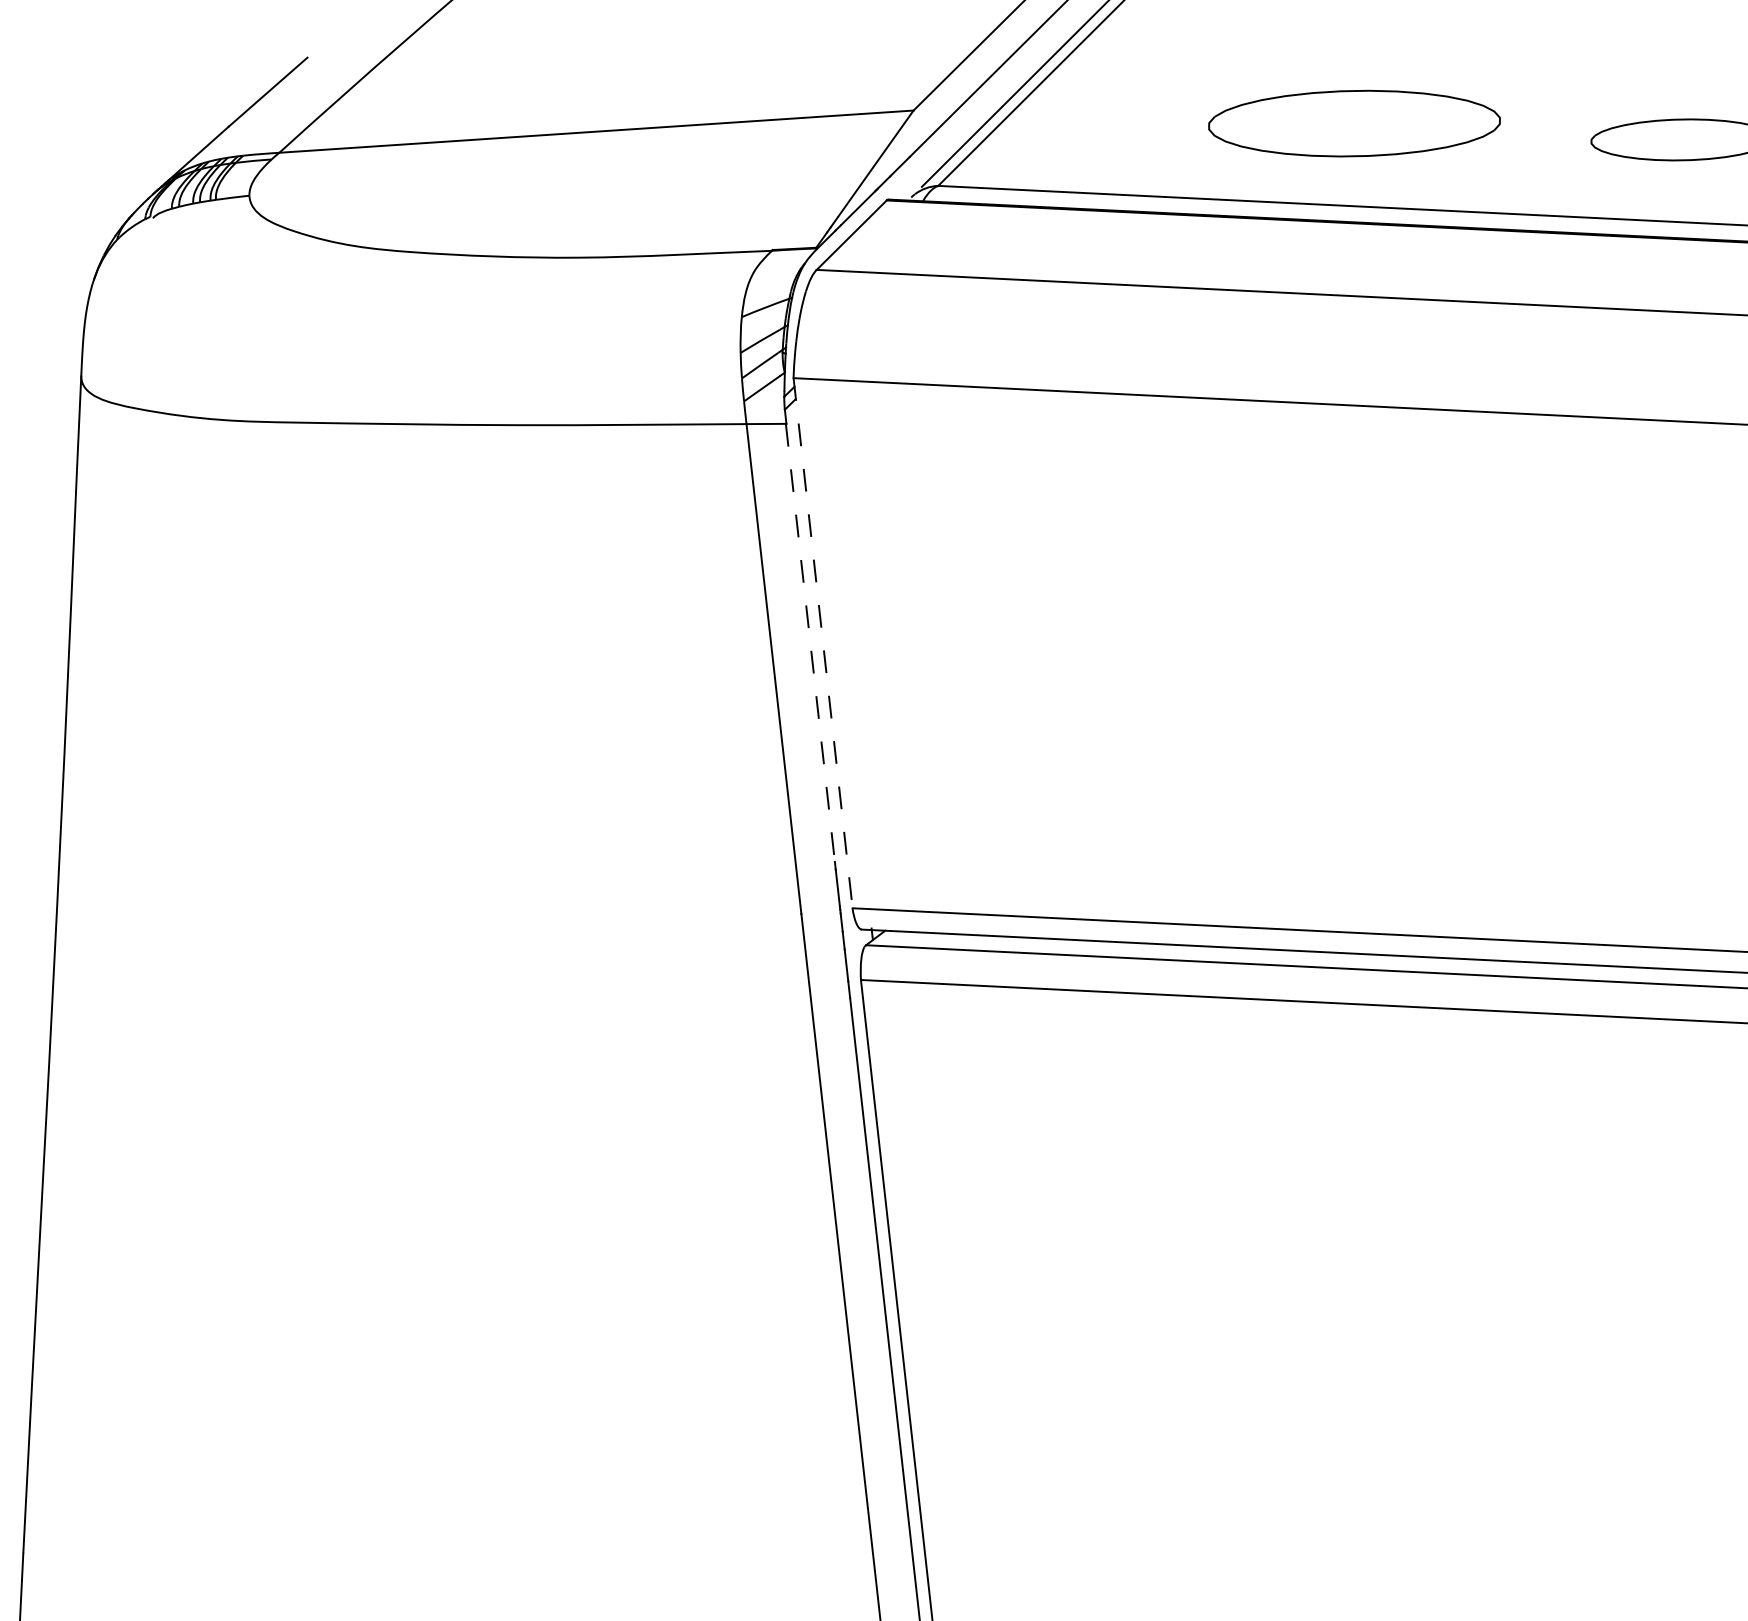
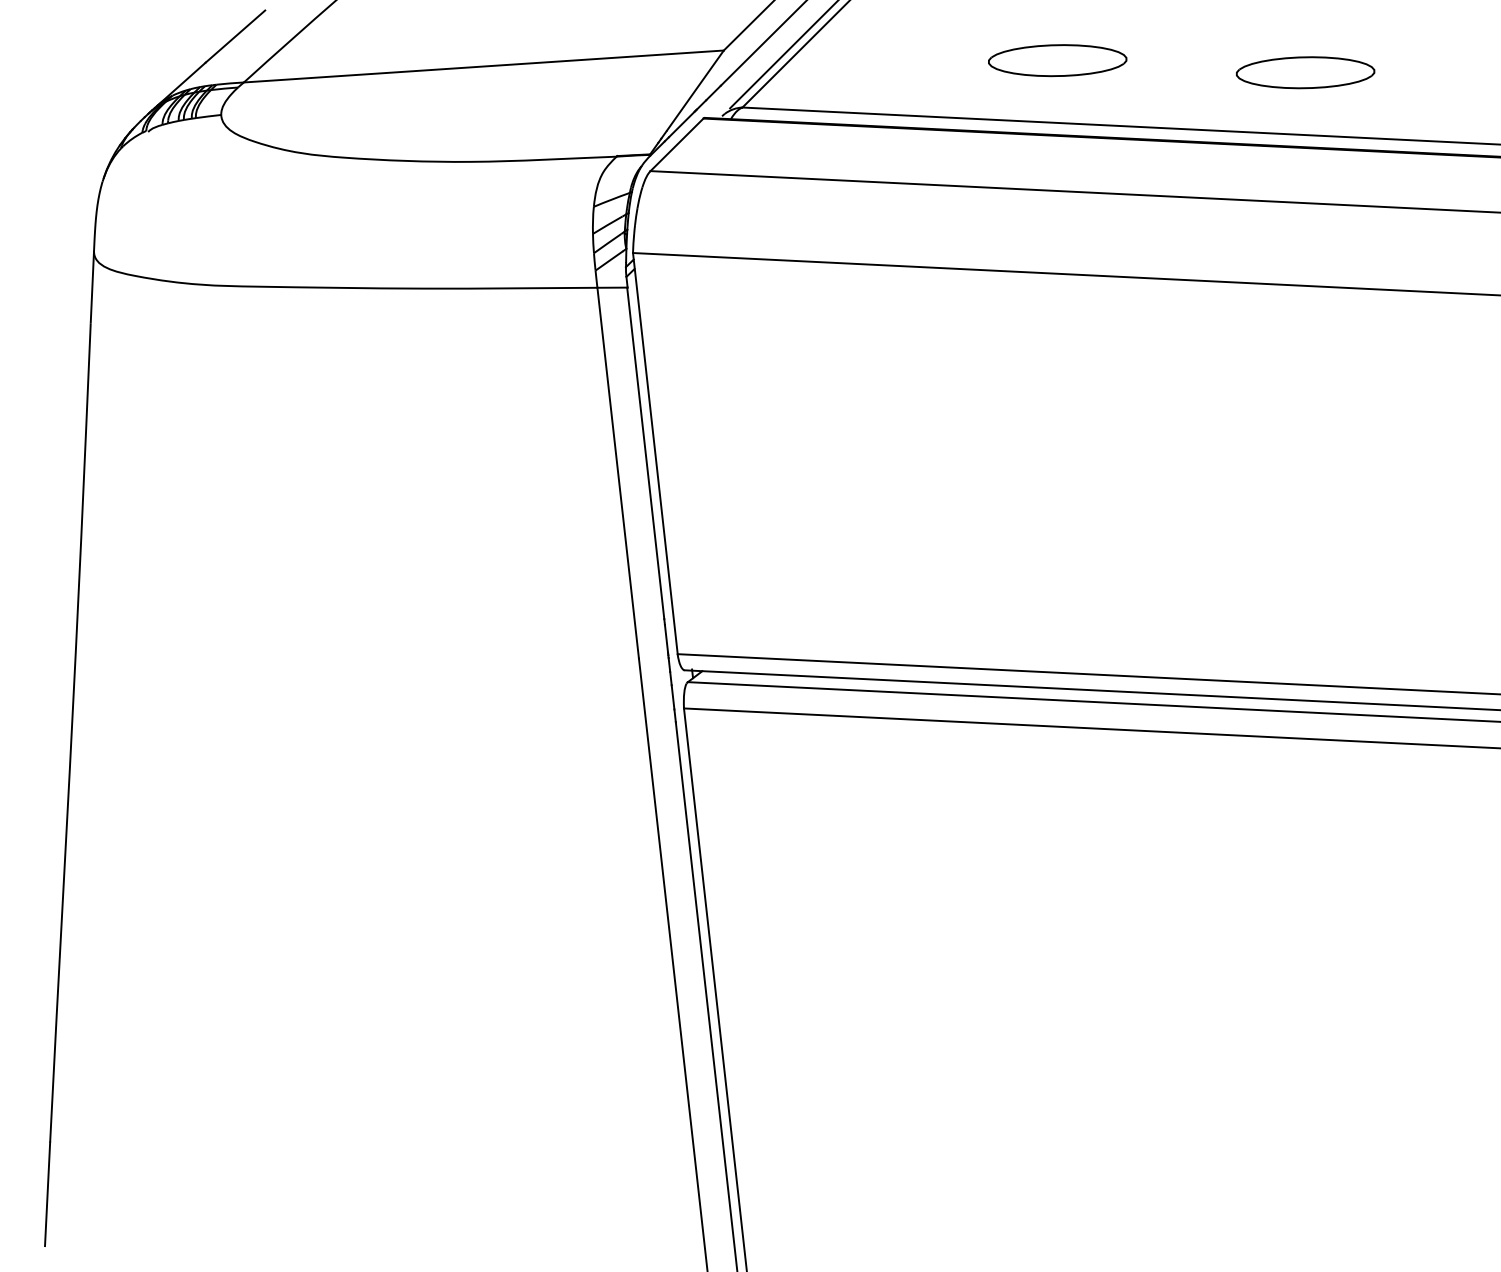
part: (1354, 123) -> (1057, 60), size x0.62
line: (810, 643) -> (645, 453), dashed -> solid
line: (823, 643) -> (655, 453), dashed -> solid

